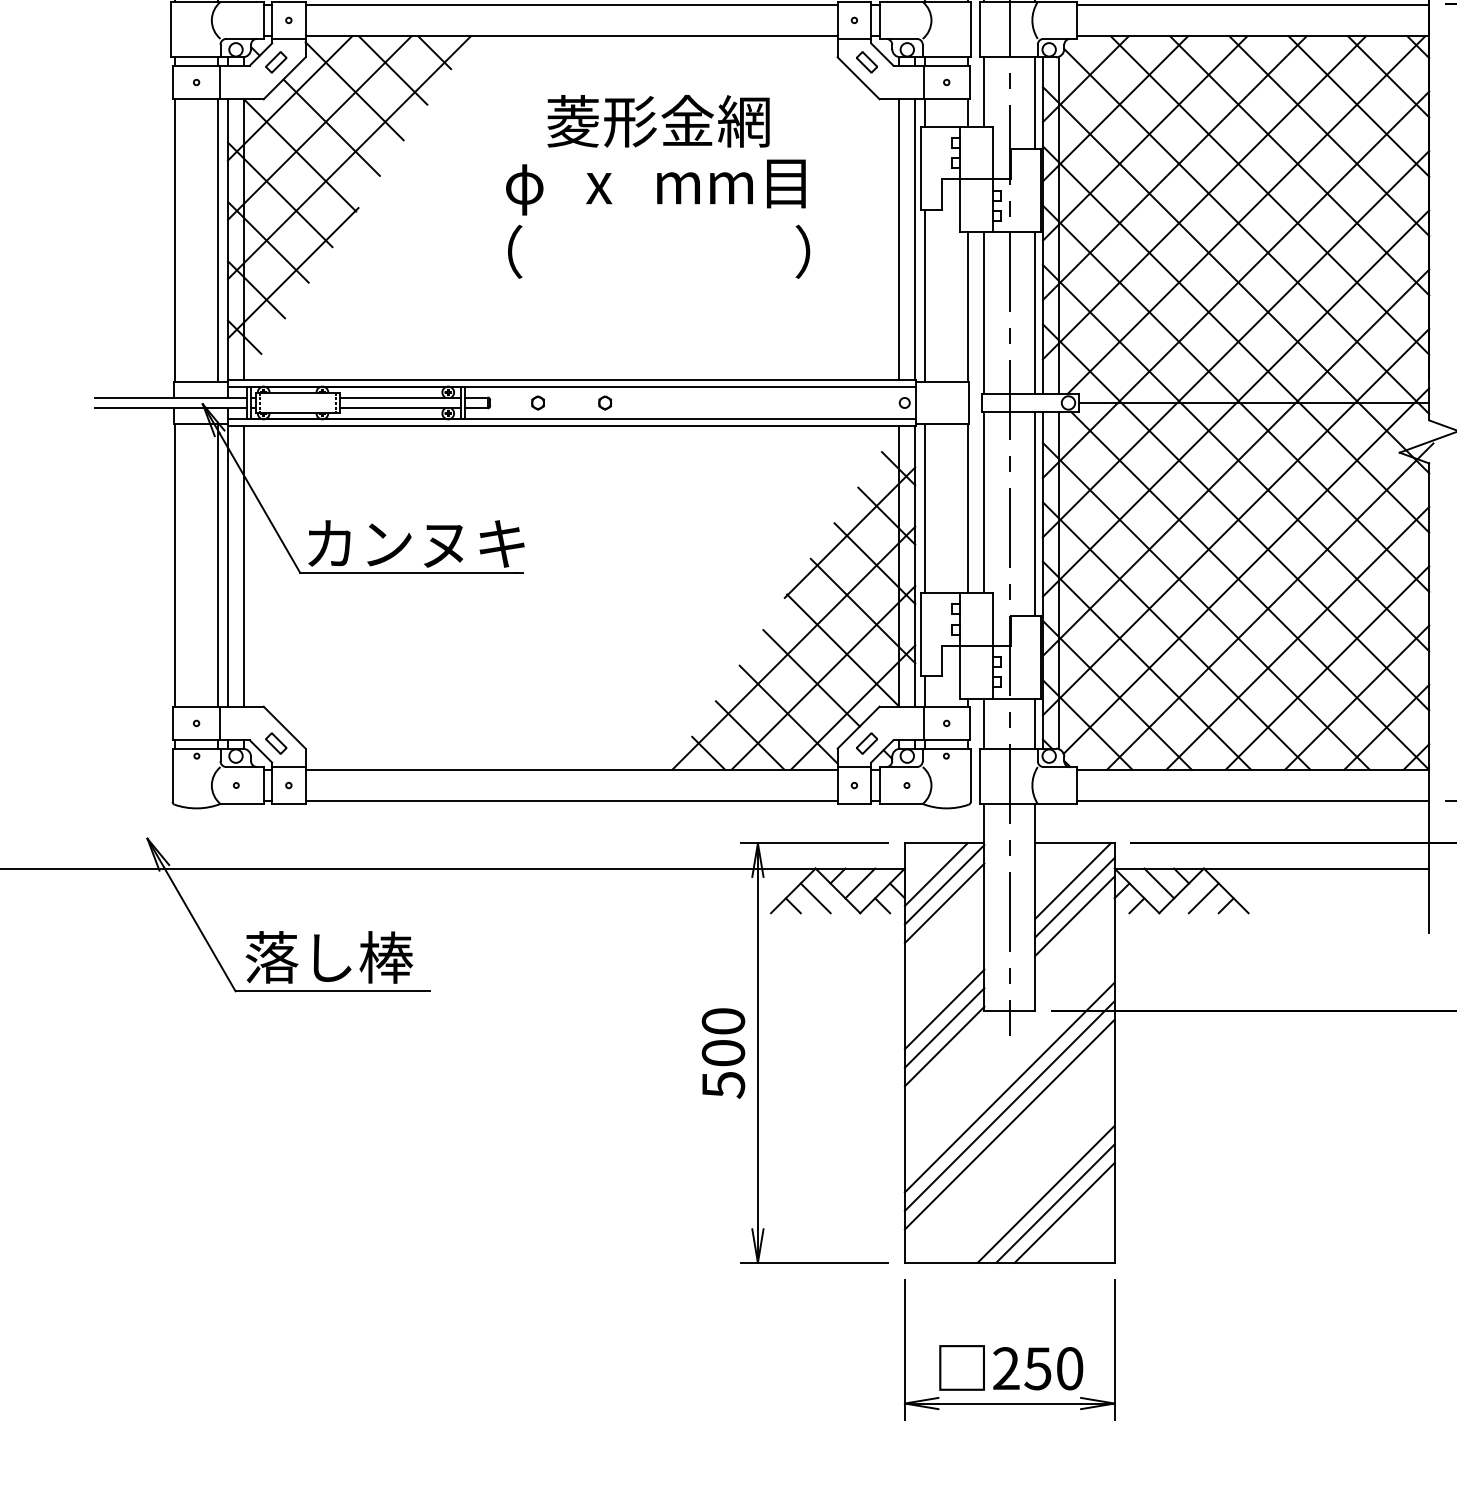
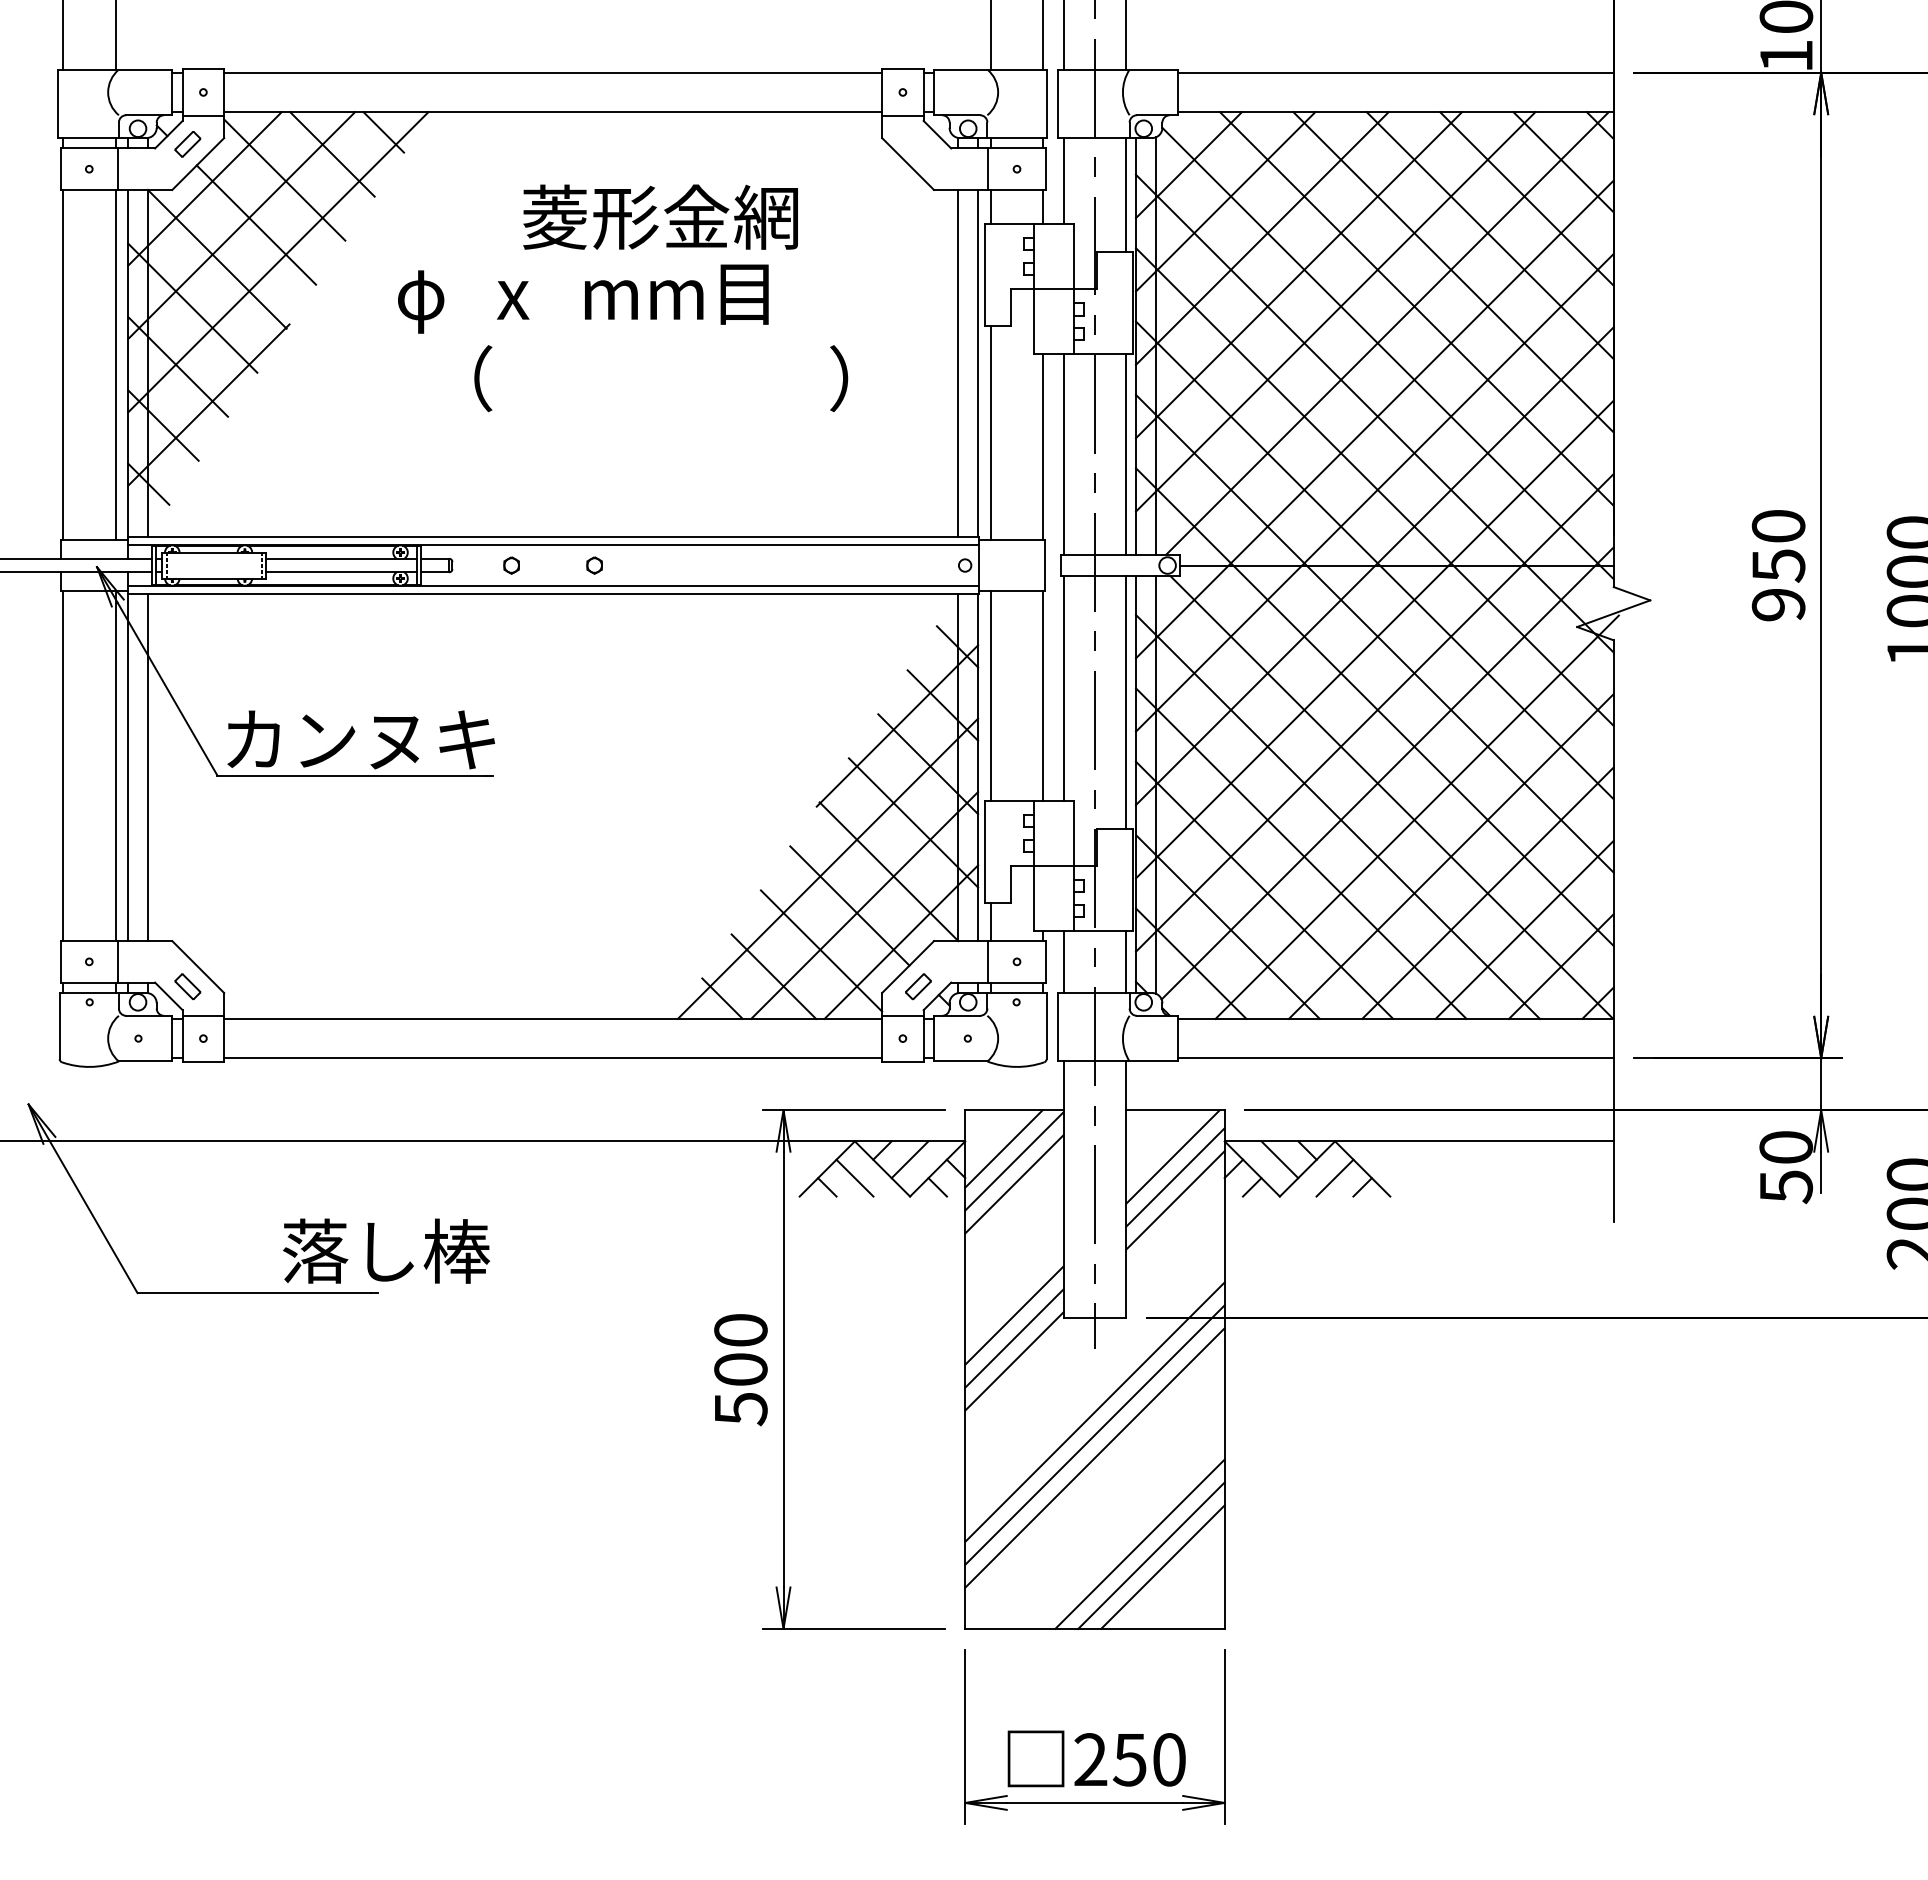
part: (867, 62) -> (918, 144), removed
text: (656, 187) -> (583, 298), moved
text: (329, 956) -> (386, 1250), moved

